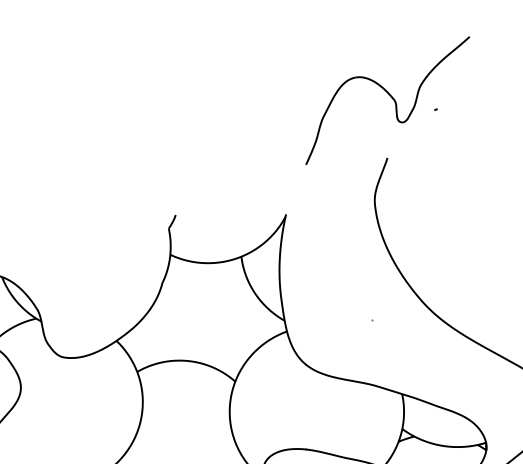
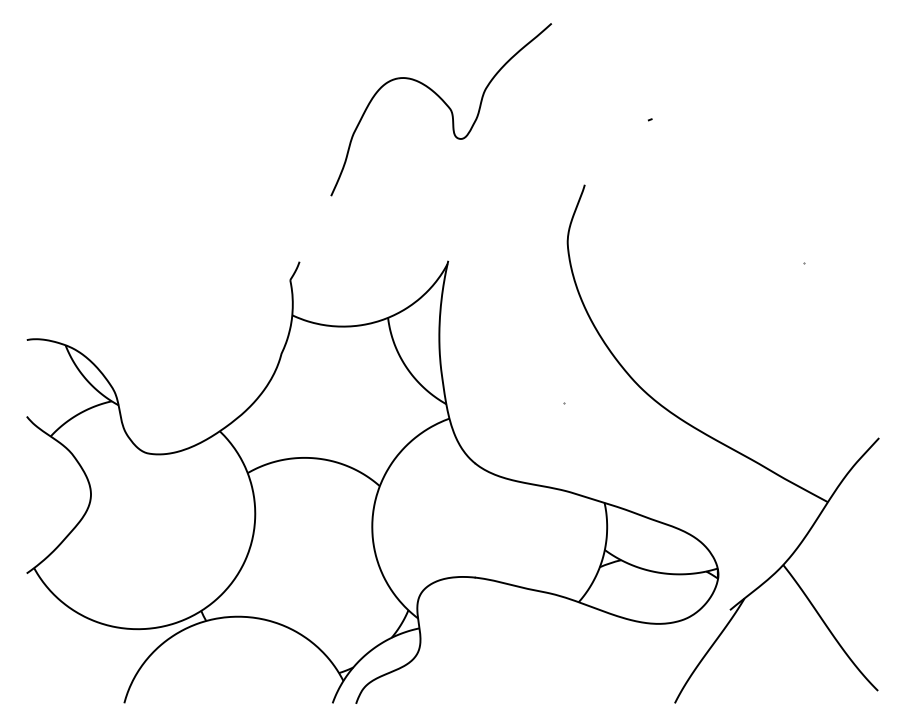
part: (391, 98) -> (446, 106), moved

